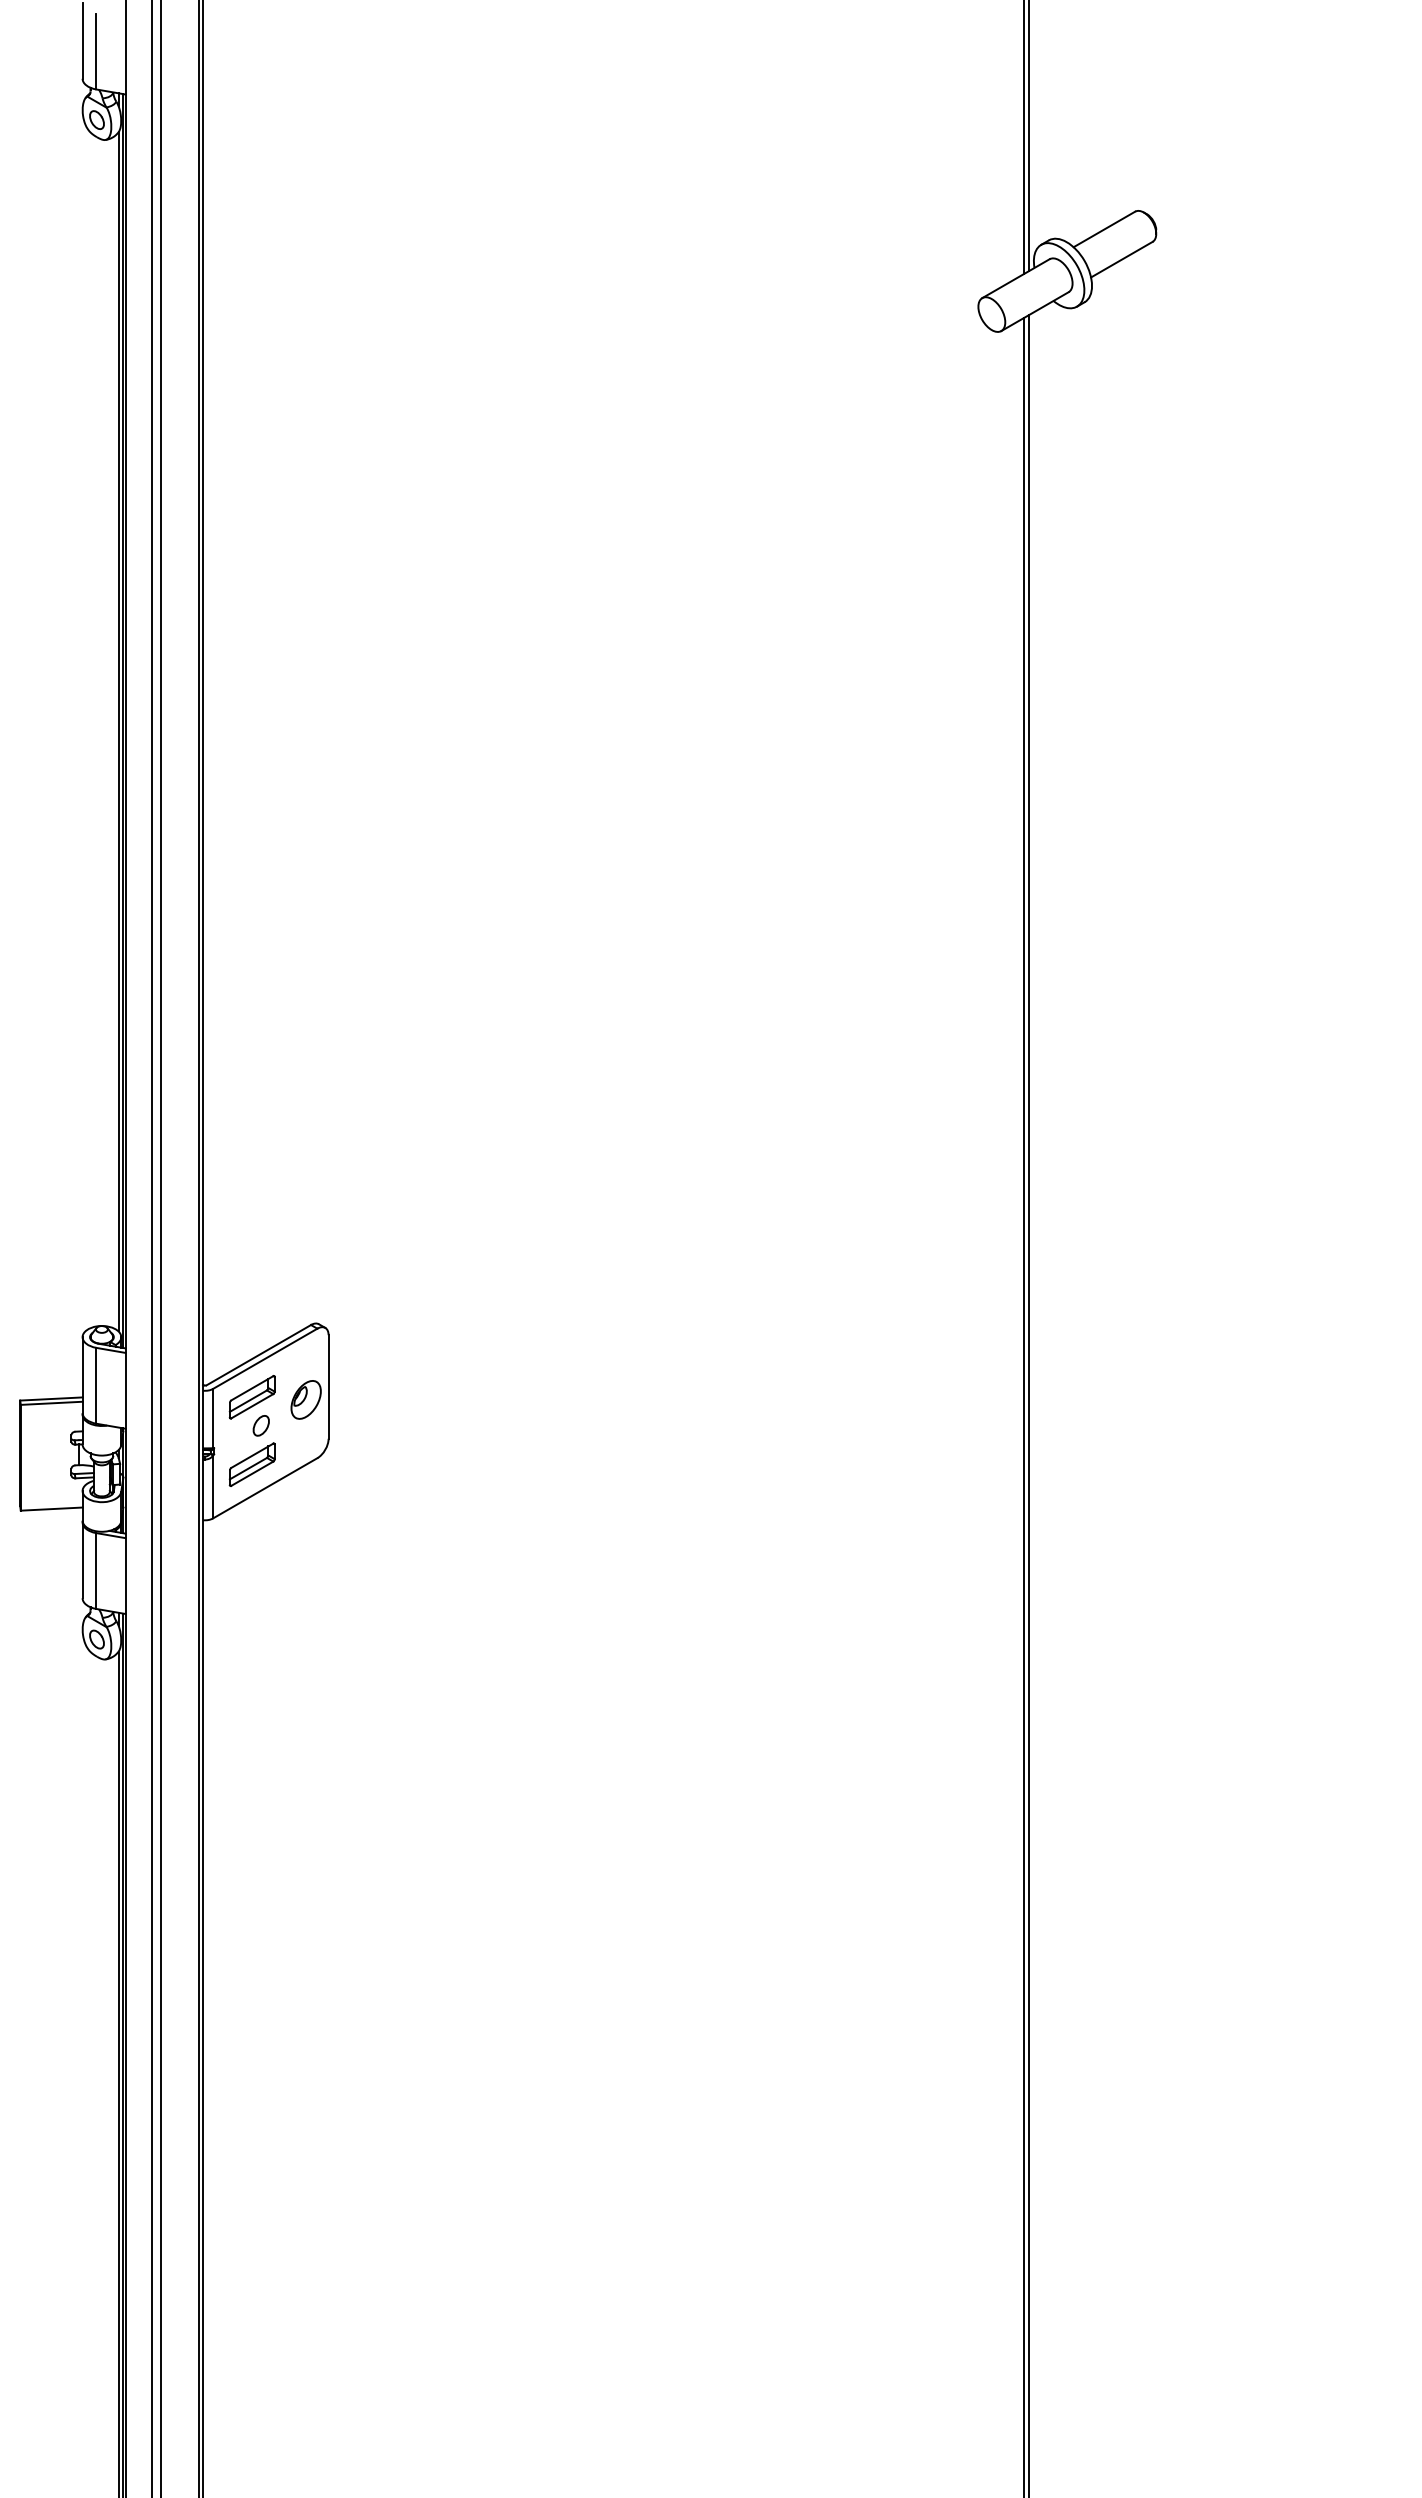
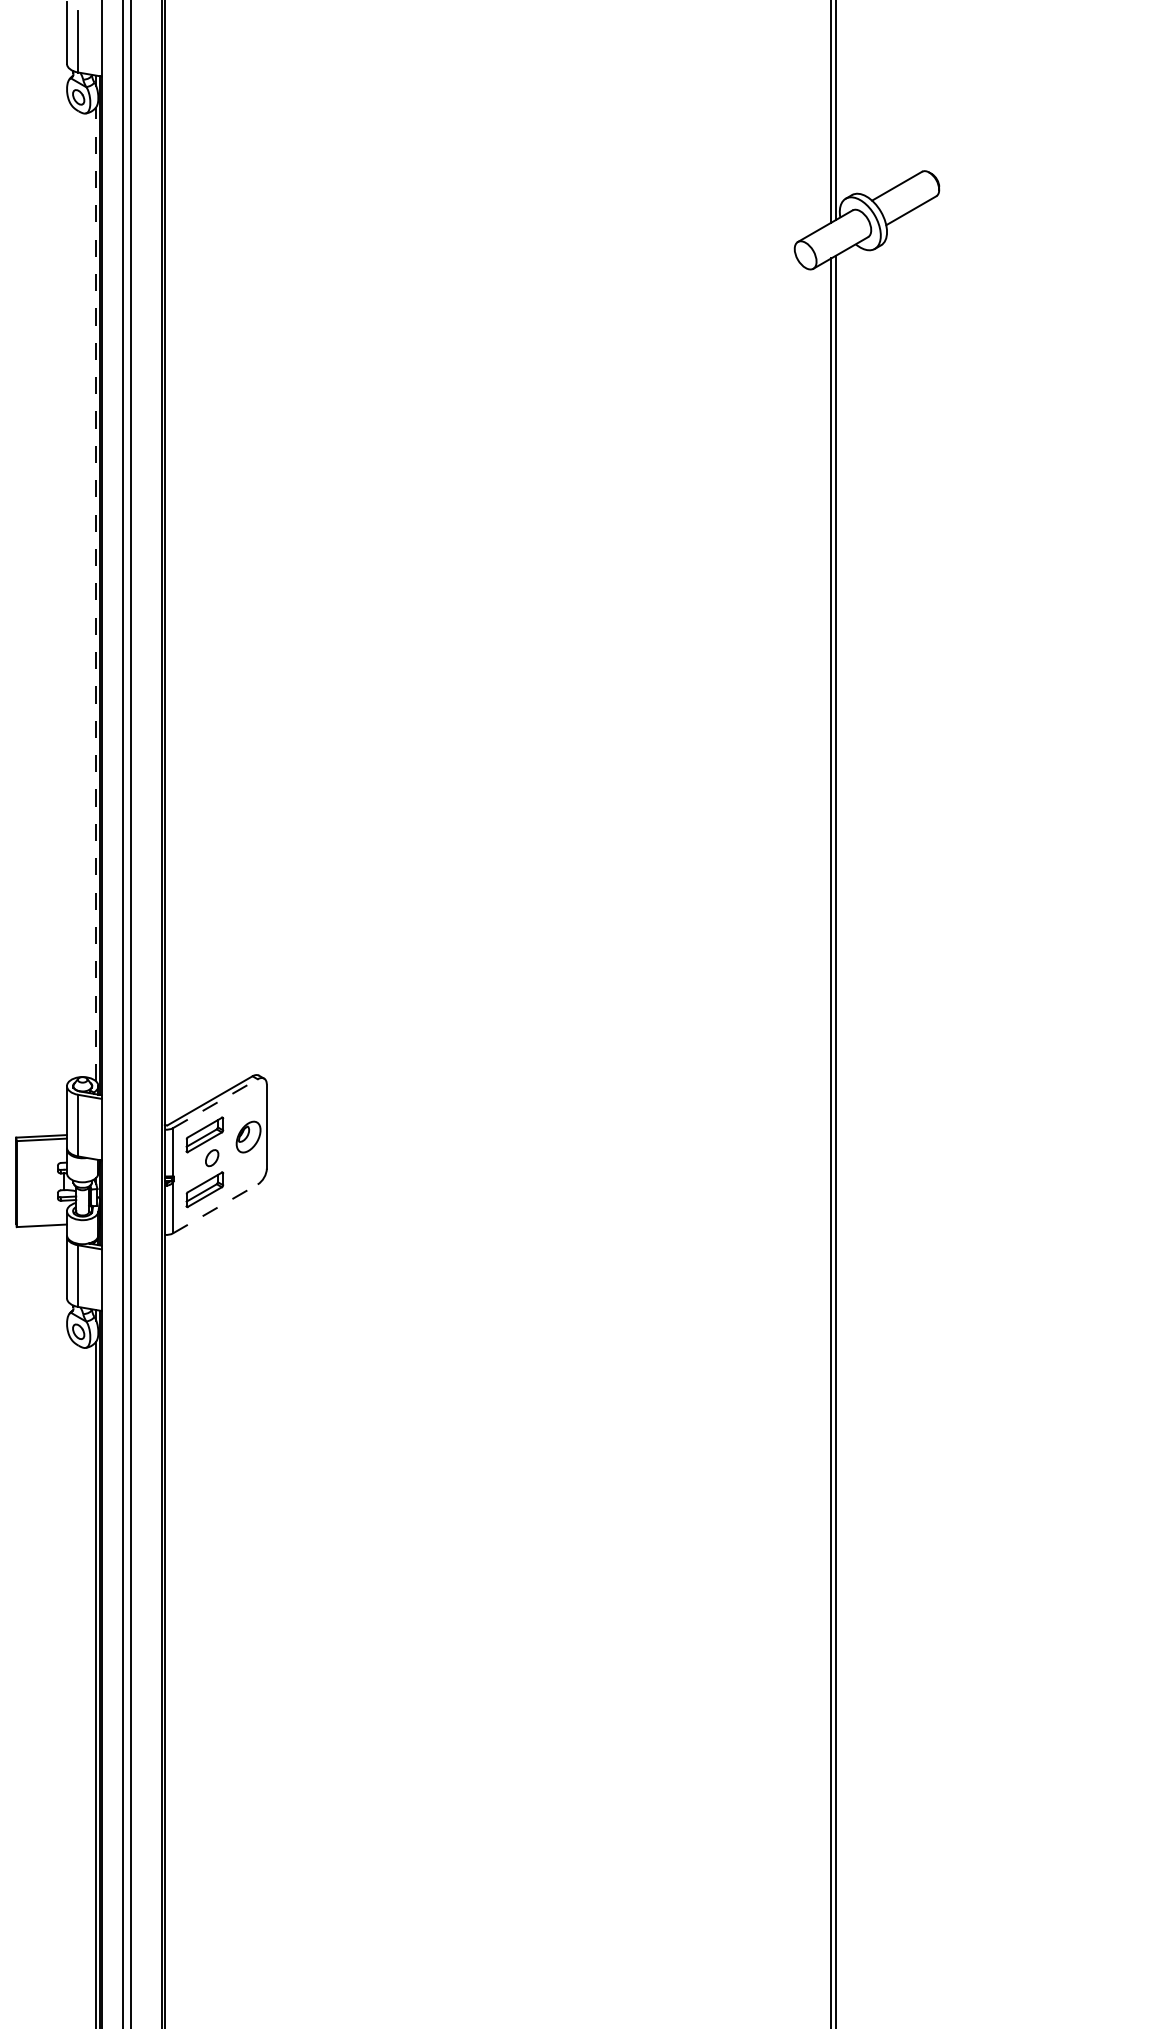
line: (118, 731) -> (96, 594), solid -> dashed
line: (265, 1358) -> (215, 1103), solid -> dashed
line: (265, 1488) -> (215, 1209), solid -> dashed

